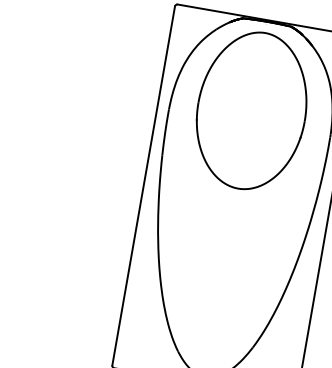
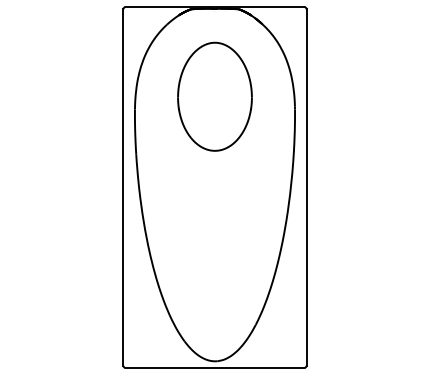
part: (251, 110) -> (214, 96), size x0.7

